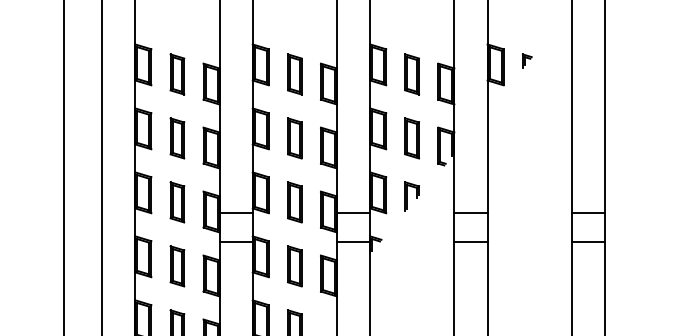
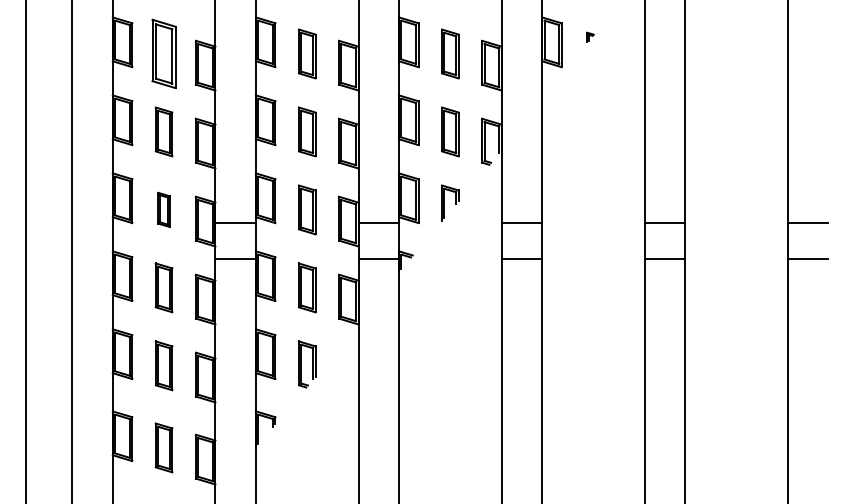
part: (527, 60) -> (590, 37), size x0.6
part: (176, 74) -> (163, 53), size x1.4
part: (176, 202) -> (163, 209), size x0.7

